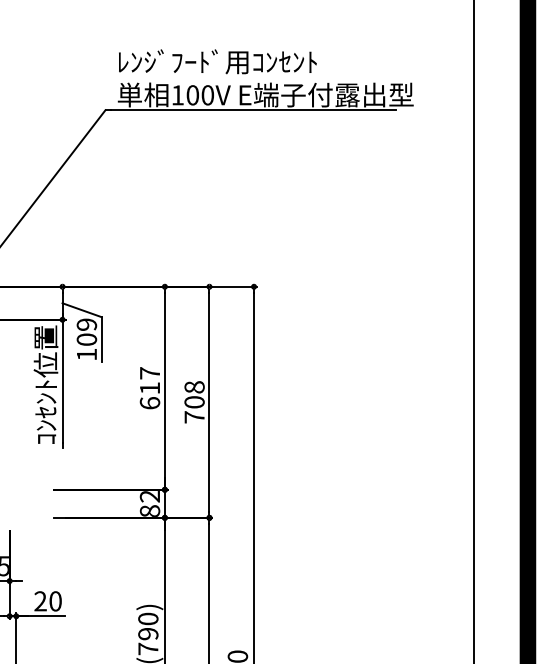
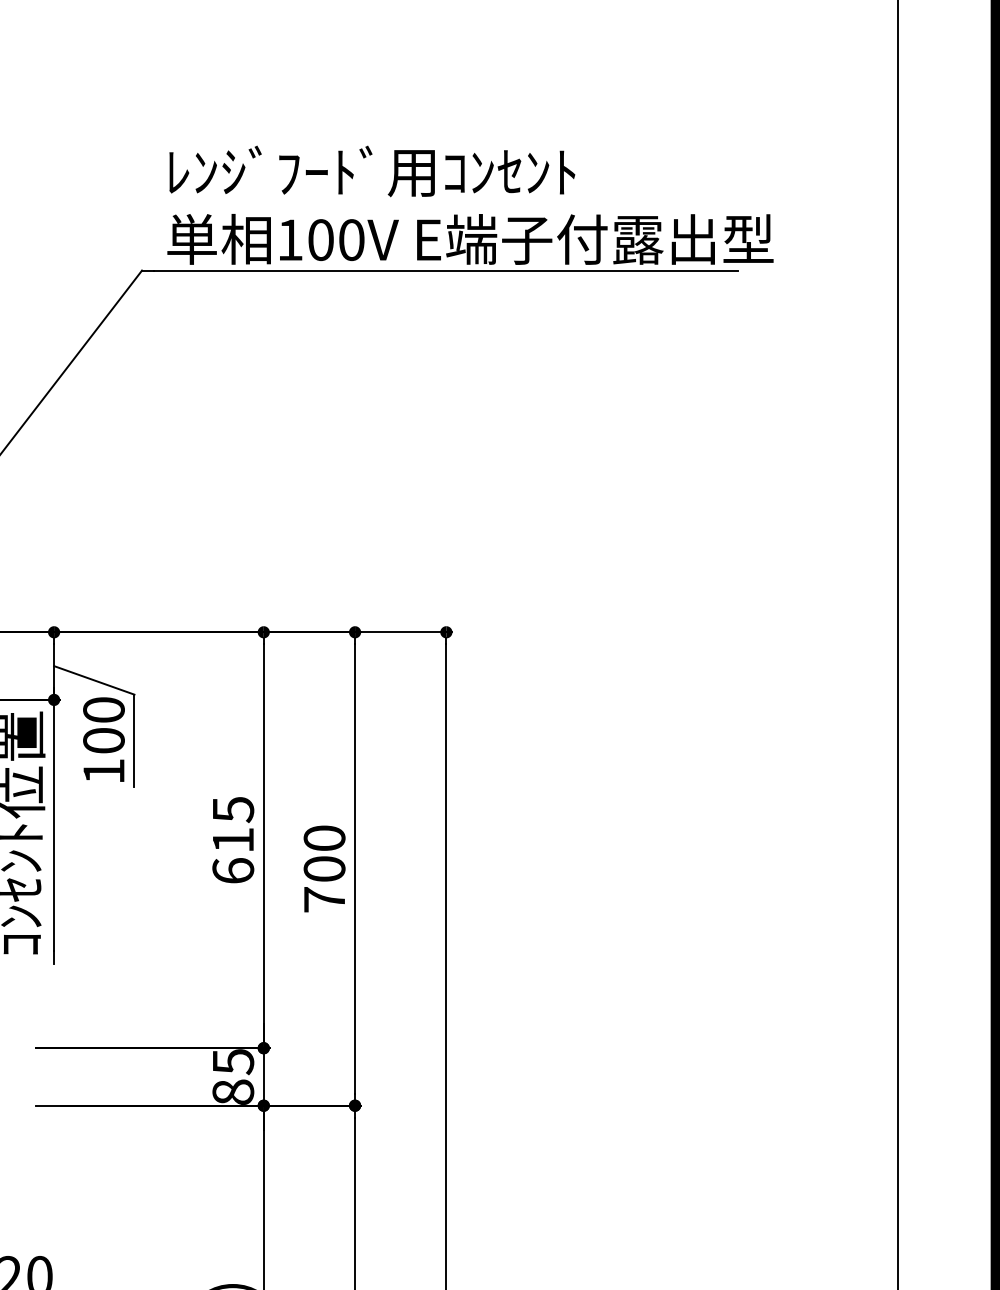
text: (86, 324) -> (103, 709), 109 -> 100
text: (150, 373) -> (234, 809), 617 -> 615
text: (194, 387) -> (324, 838), 708 -> 700
text: (149, 496) -> (232, 1061), 82 -> 85

